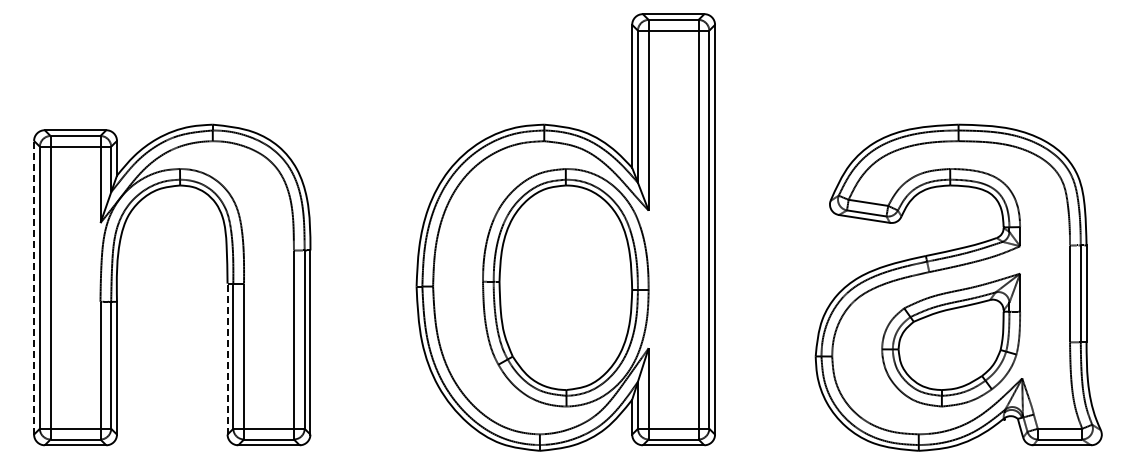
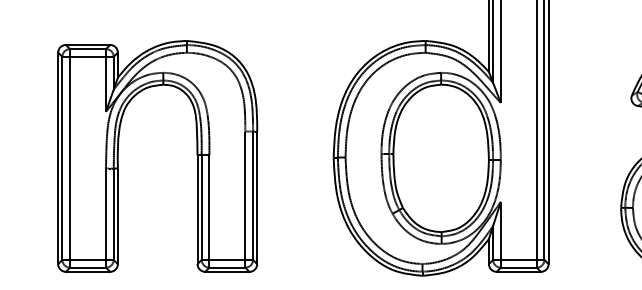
line: (34, 287) -> (58, 158), dashed -> solid
line: (227, 358) -> (197, 209), dashed -> solid

